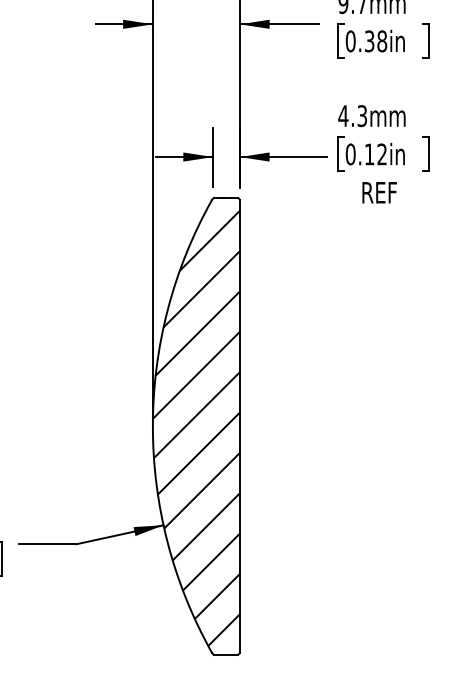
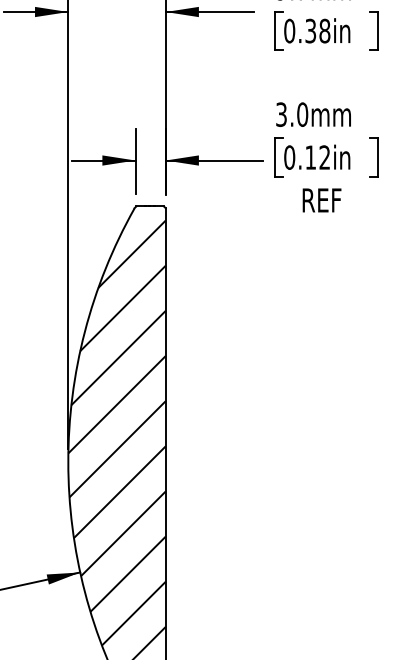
text: (352, 116) -> (291, 115), 4.3mm -> 3.0mm

